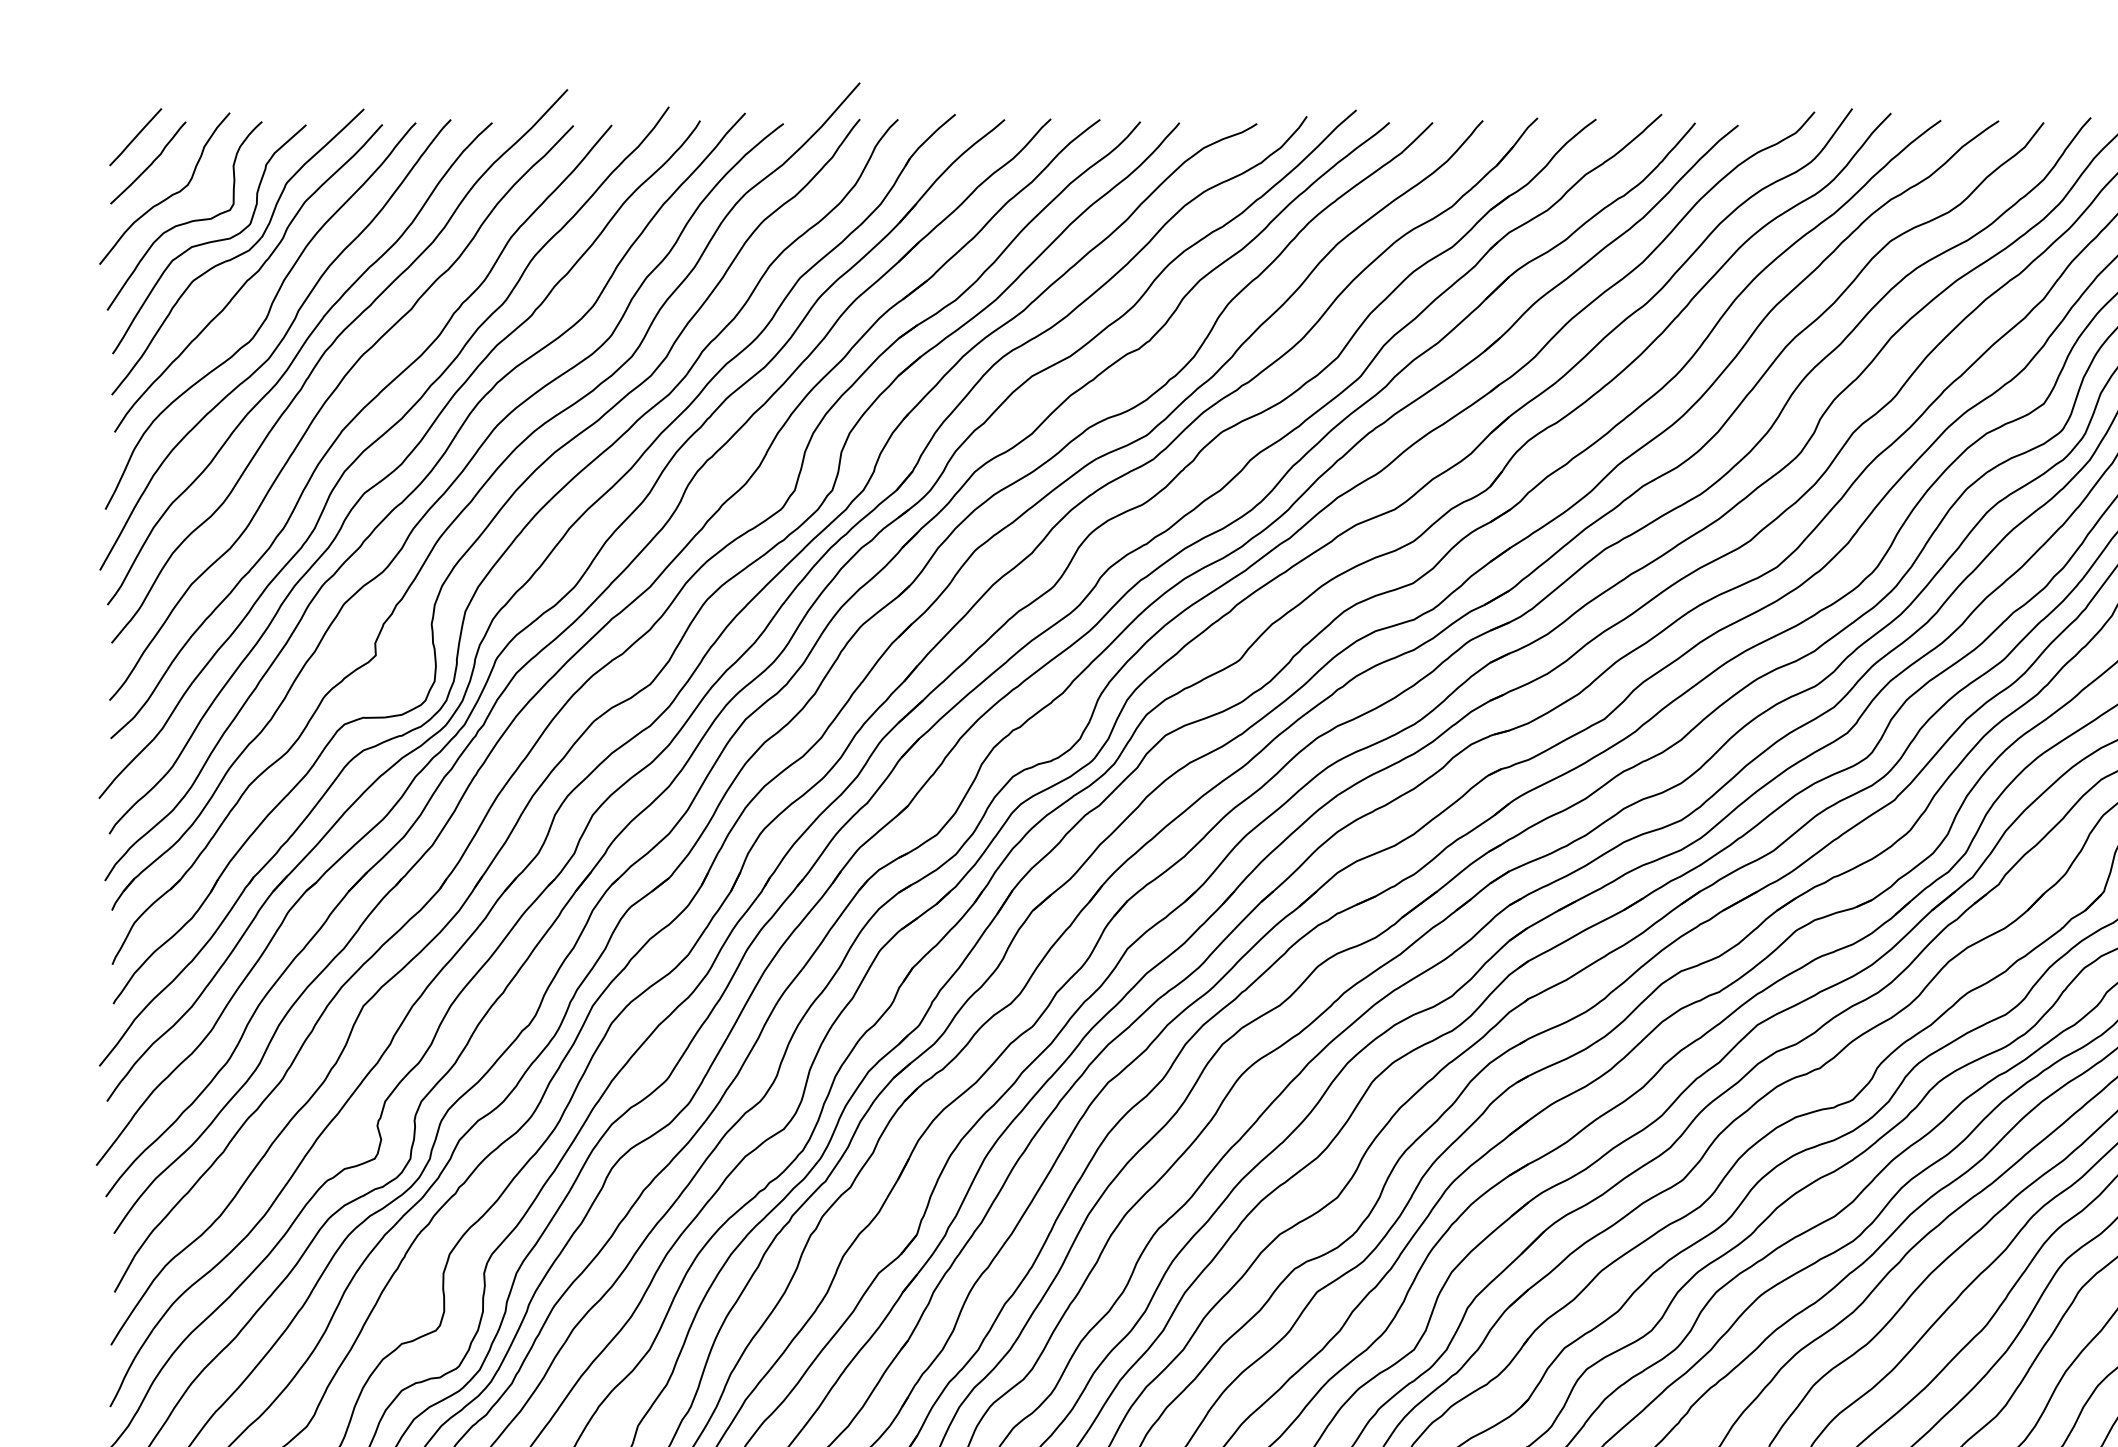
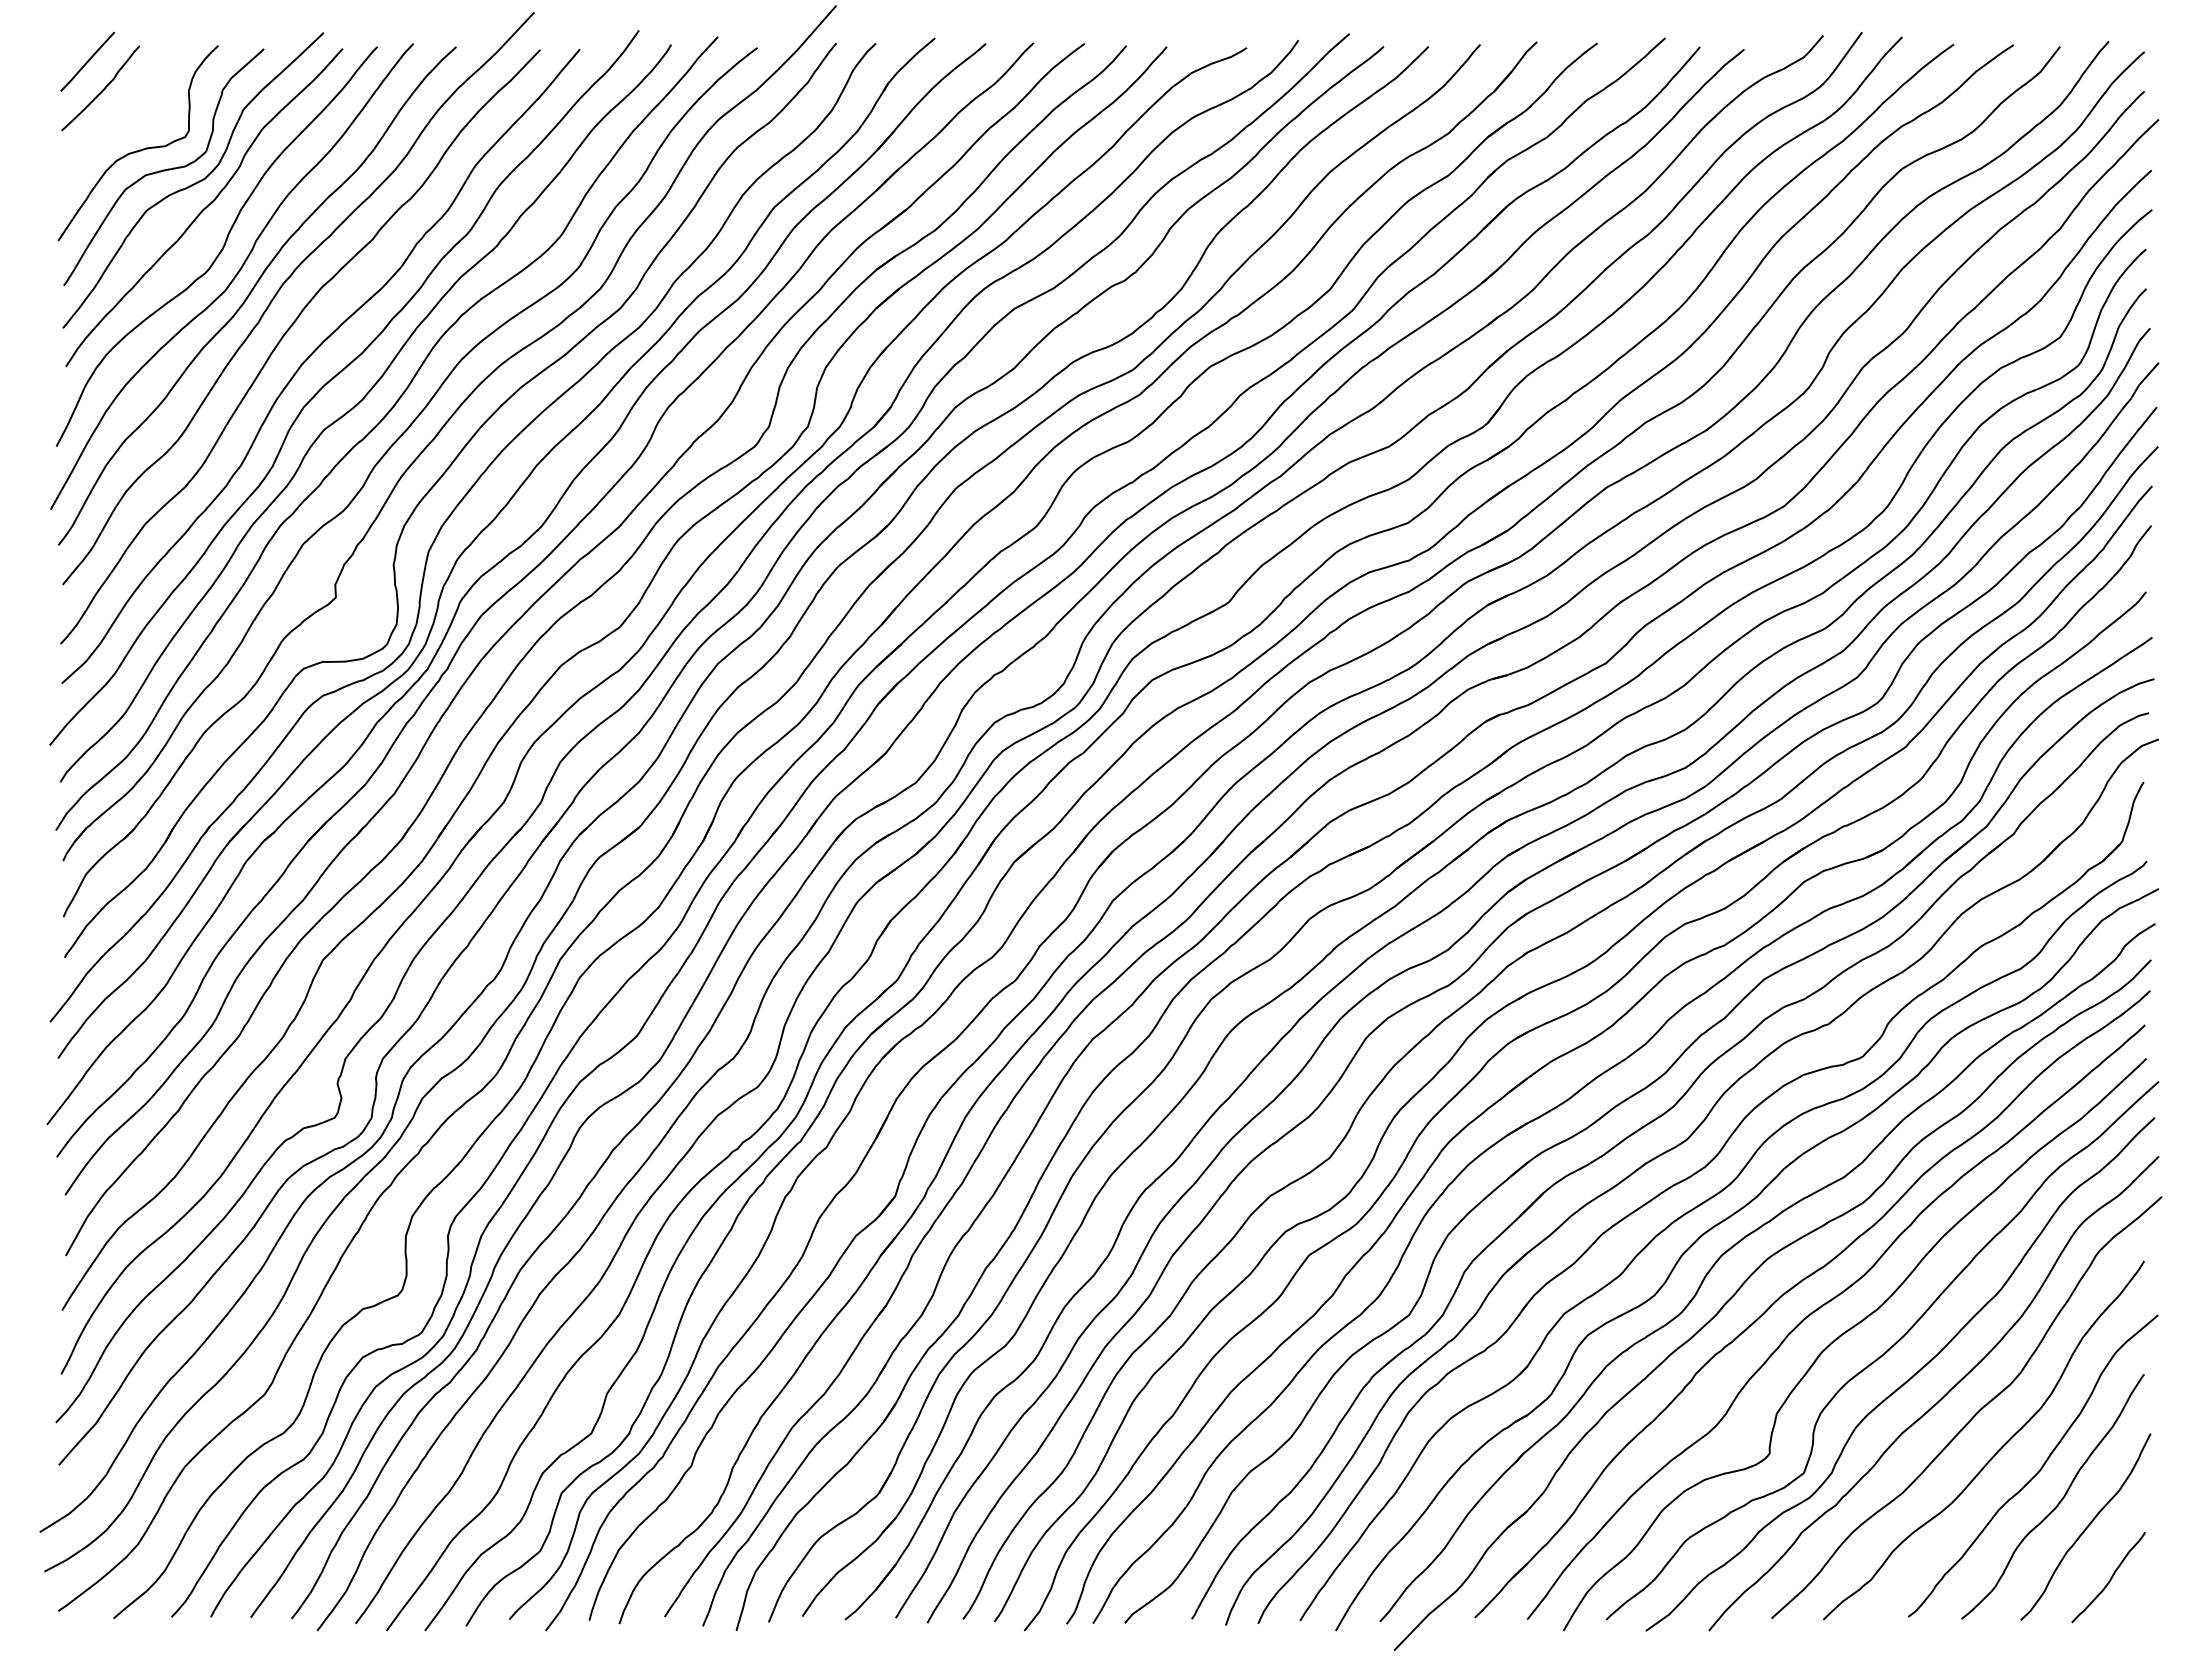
curve: (170, 194) -> (123, 121), removed

